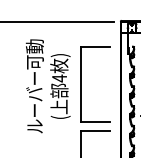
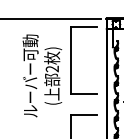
text: (59, 78) -> (52, 69), 4 -> 2
part: (81, 84) -> (71, 60), moved

